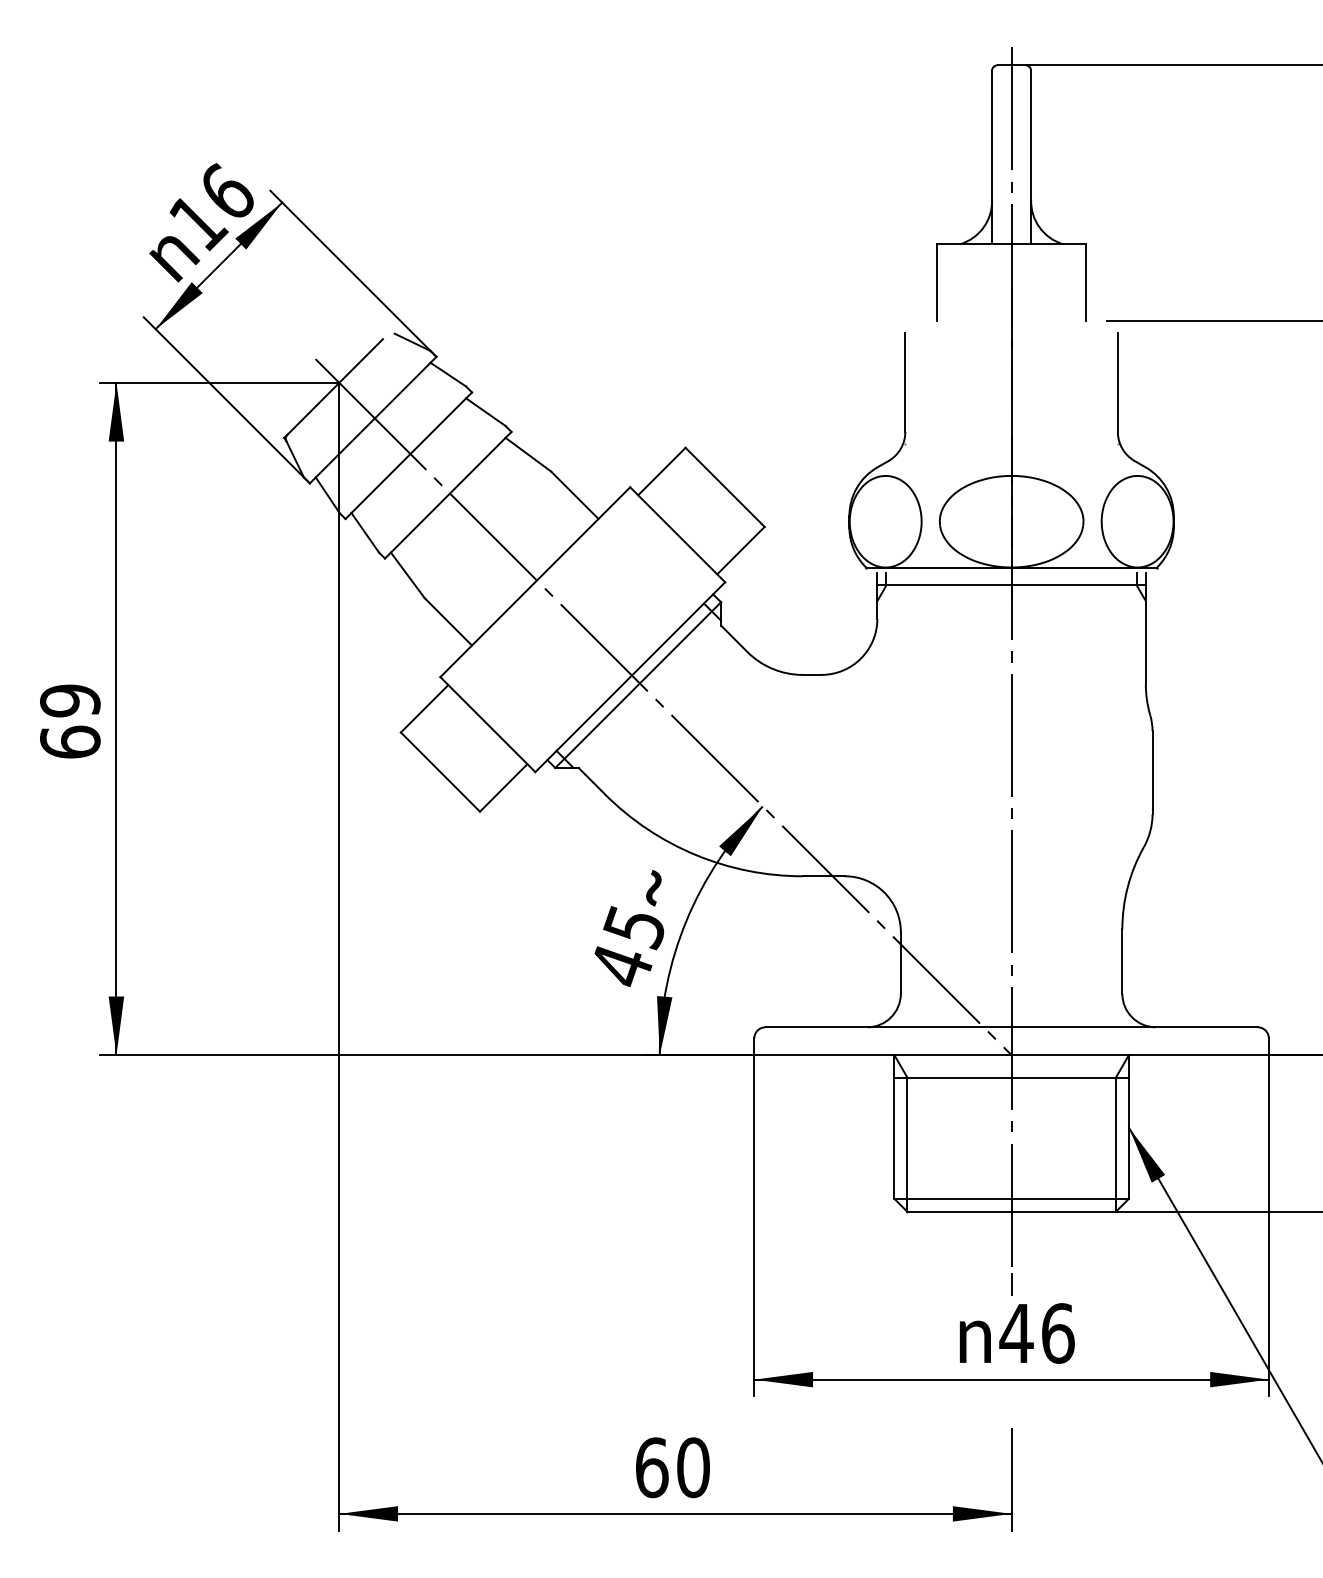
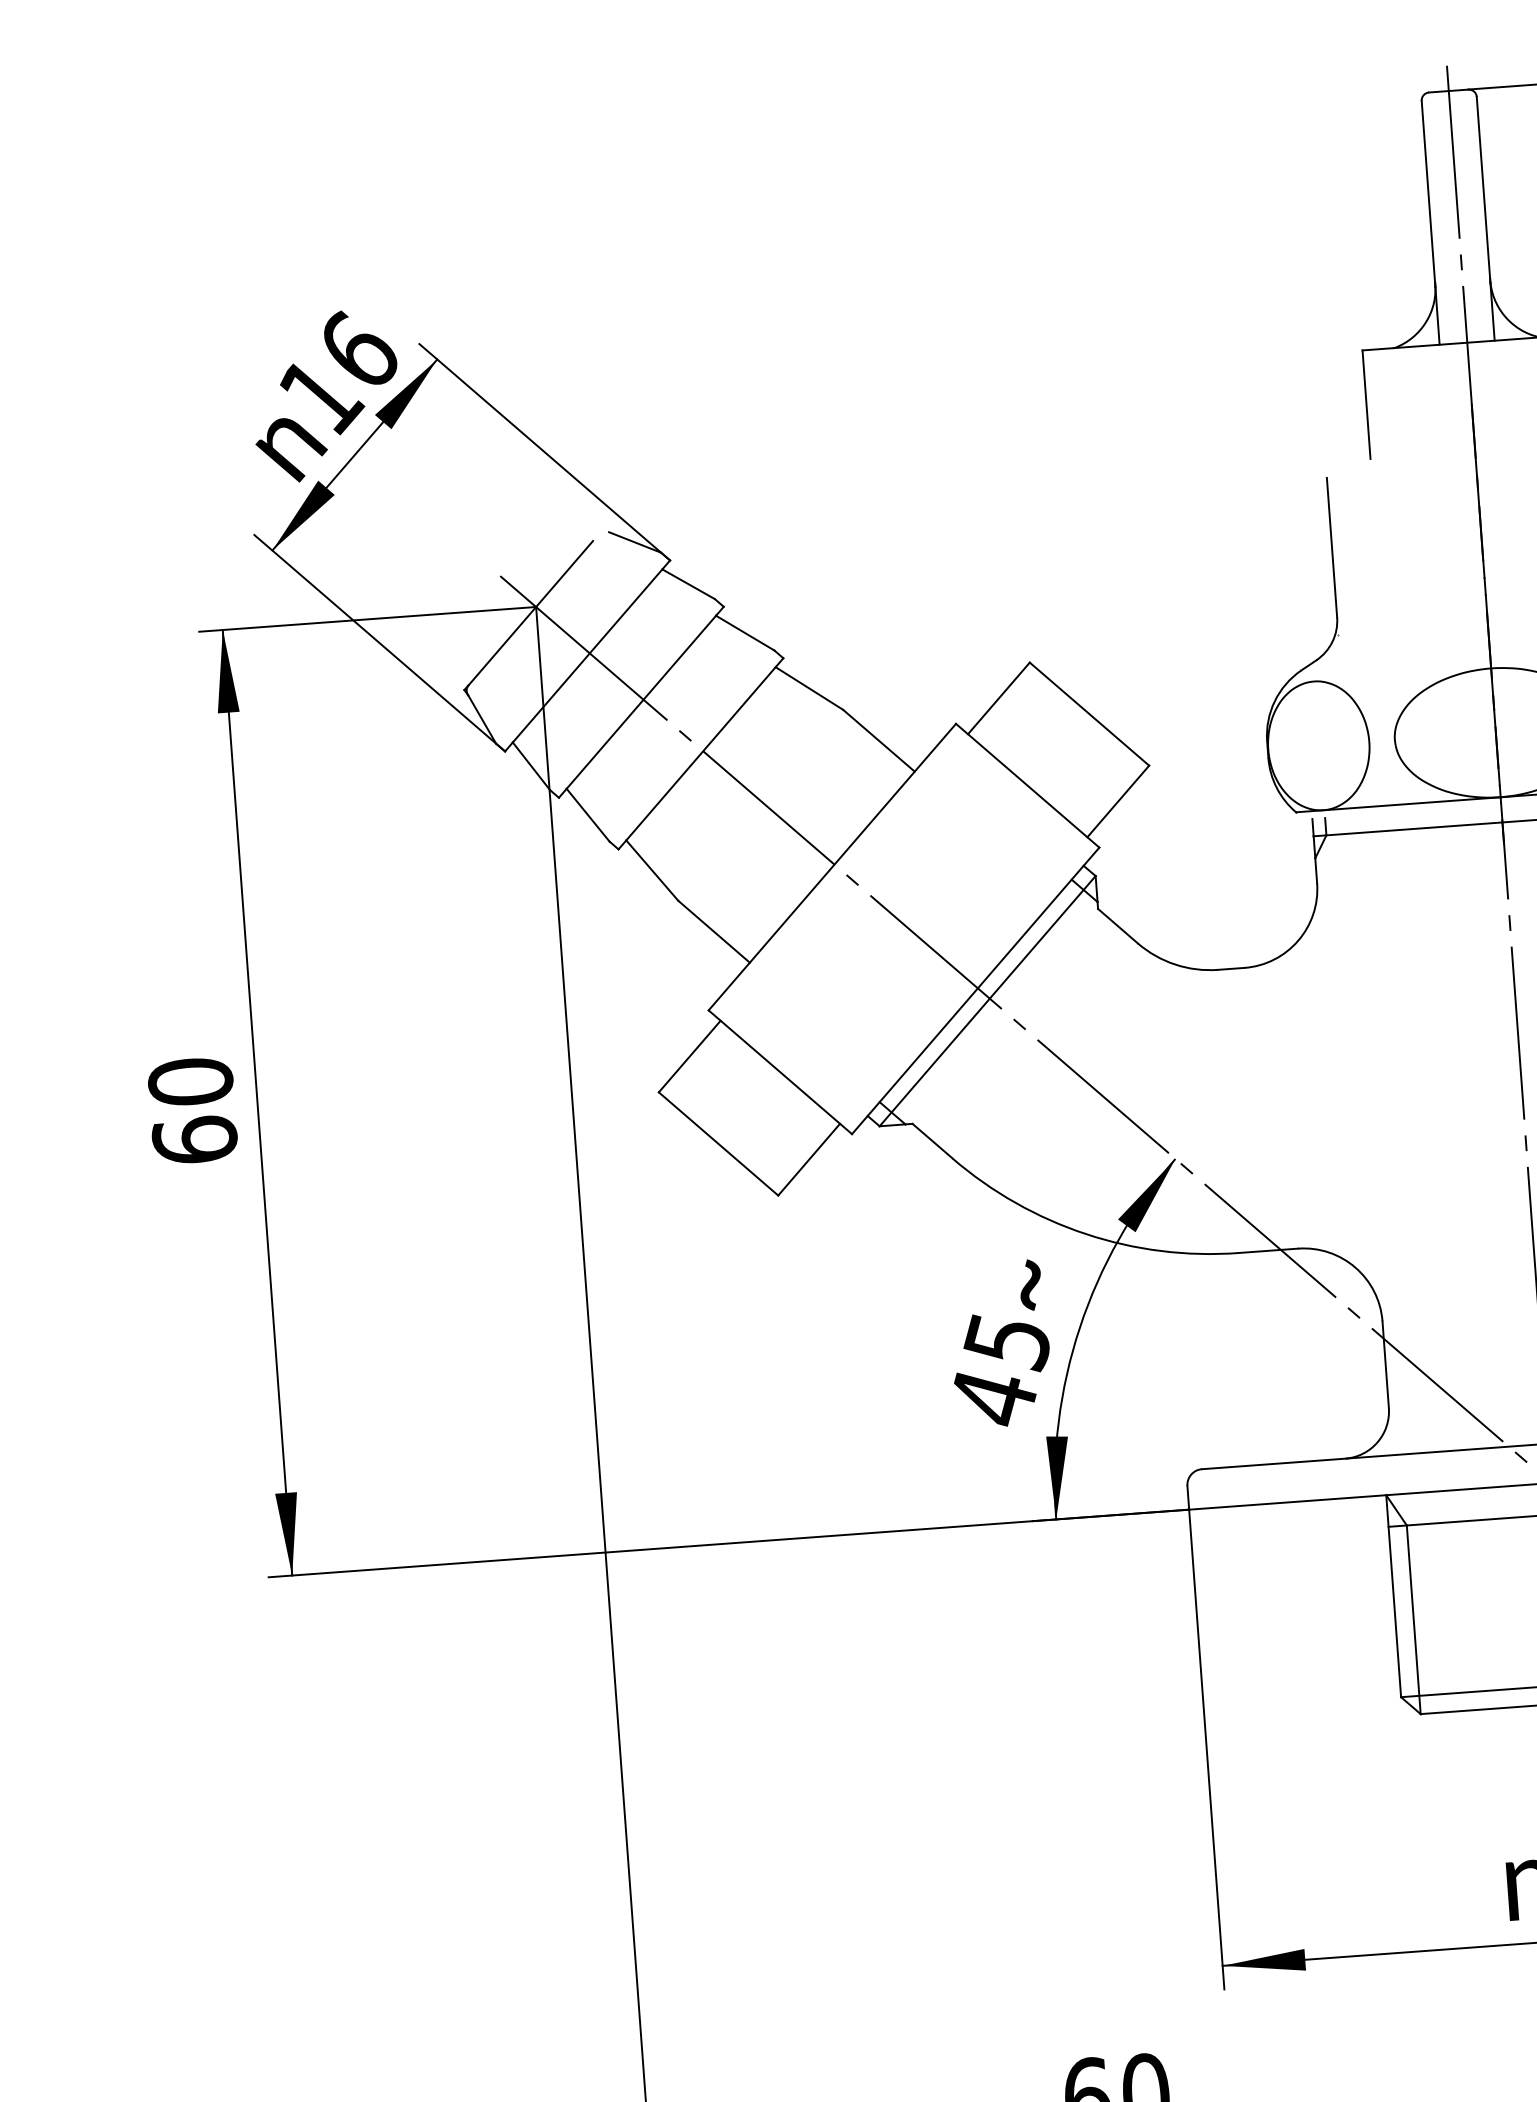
text: (70, 700) -> (190, 1081), 69 -> 60

